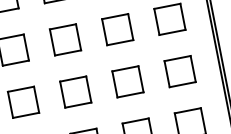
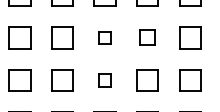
part: (117, 29) -> (147, 37), size x0.7
part: (64, 39) -> (104, 37), size x0.6
part: (74, 92) -> (104, 80), size x0.6

